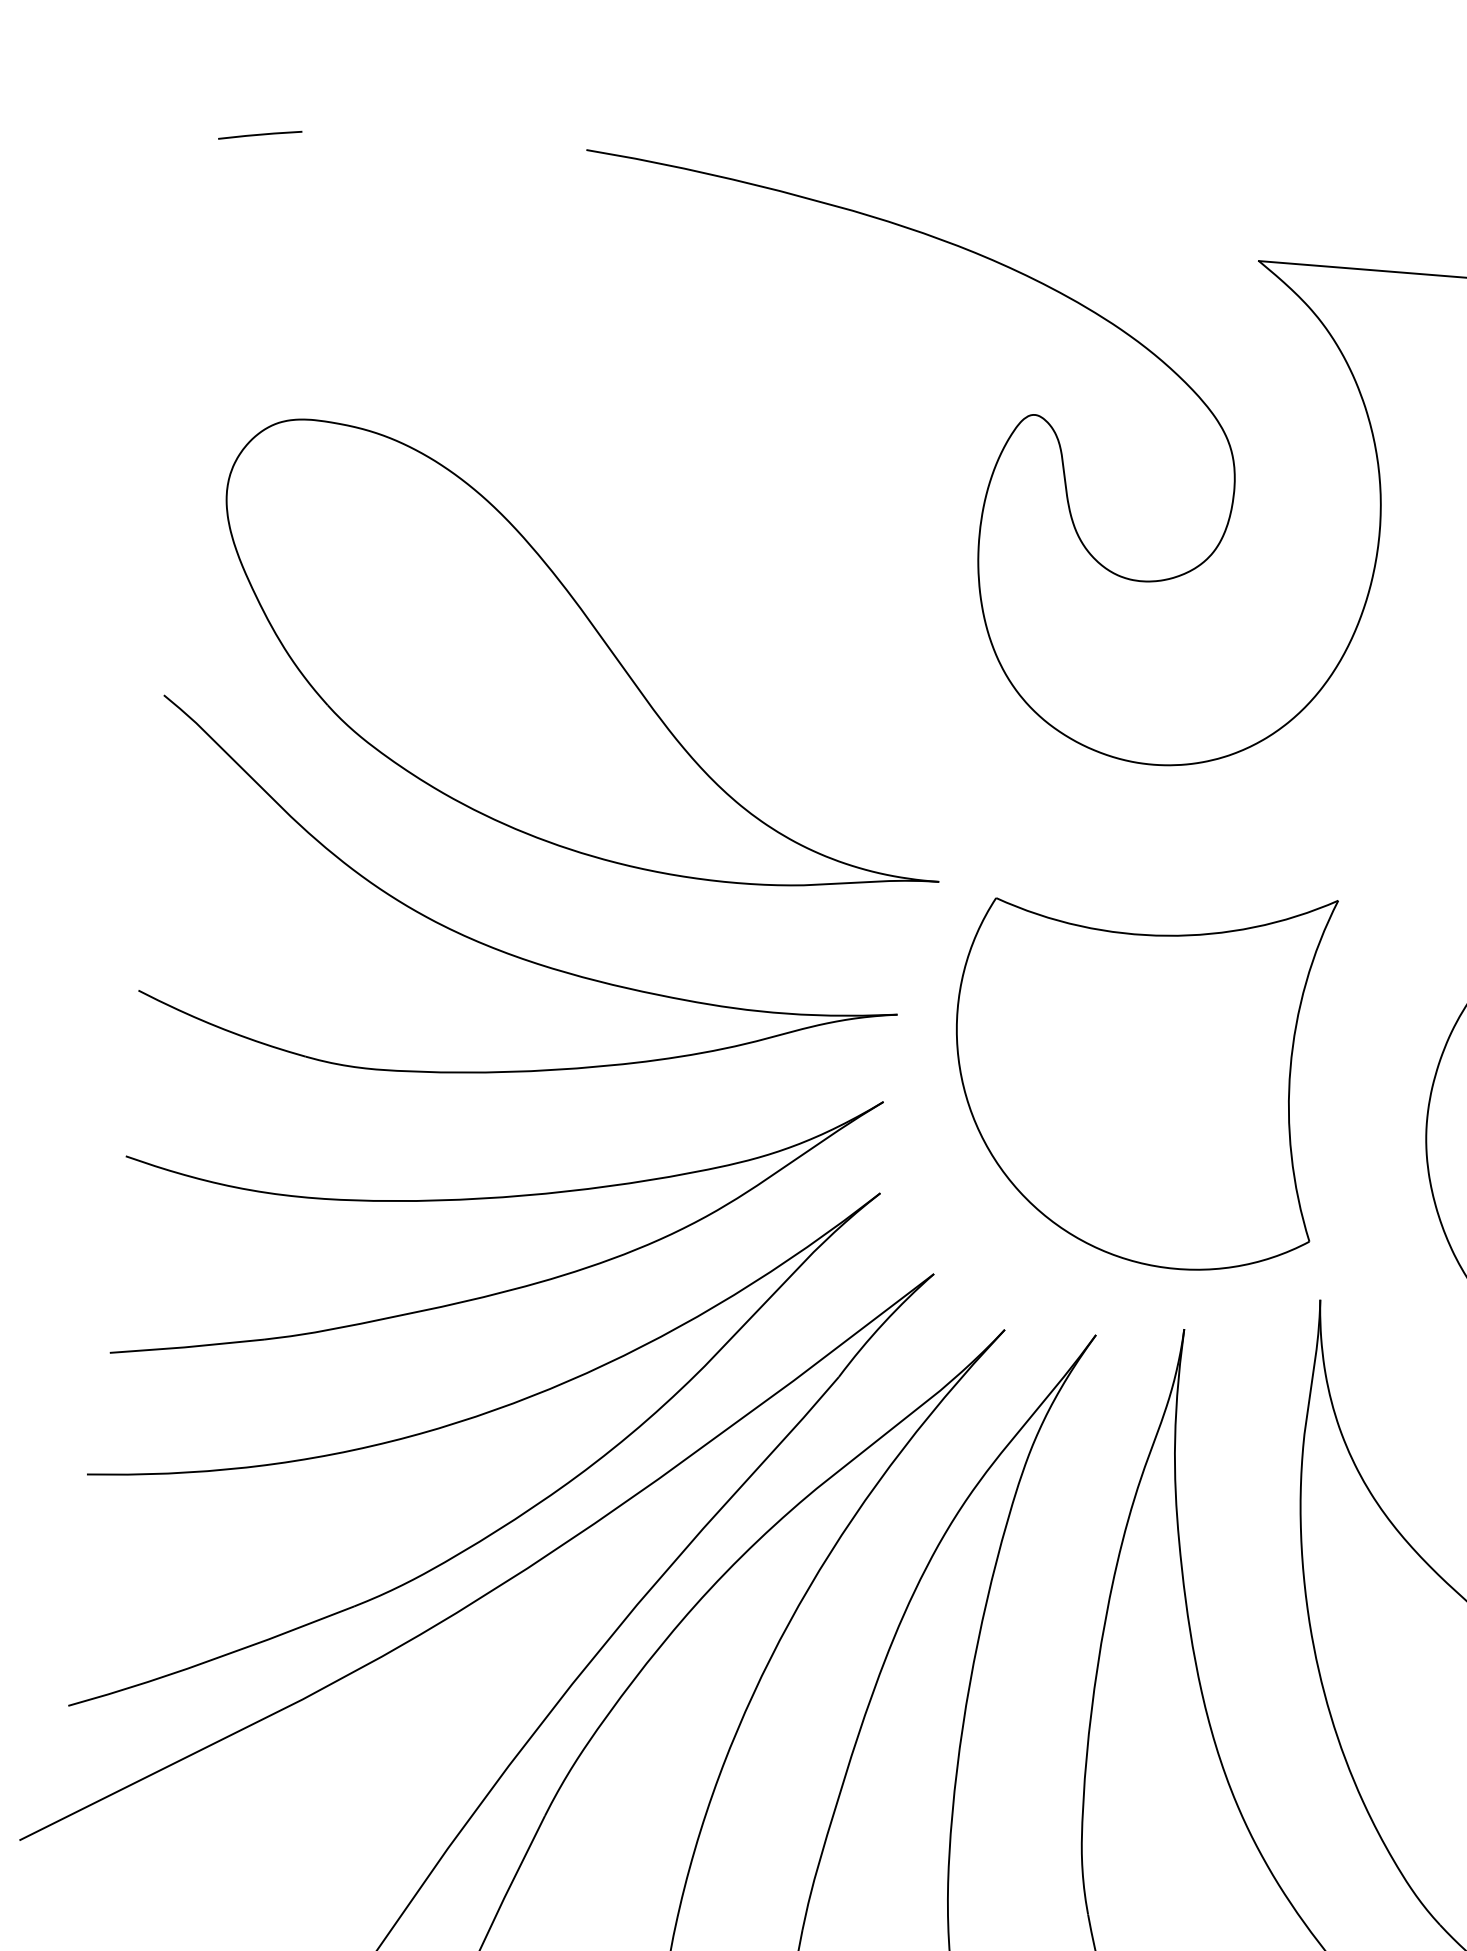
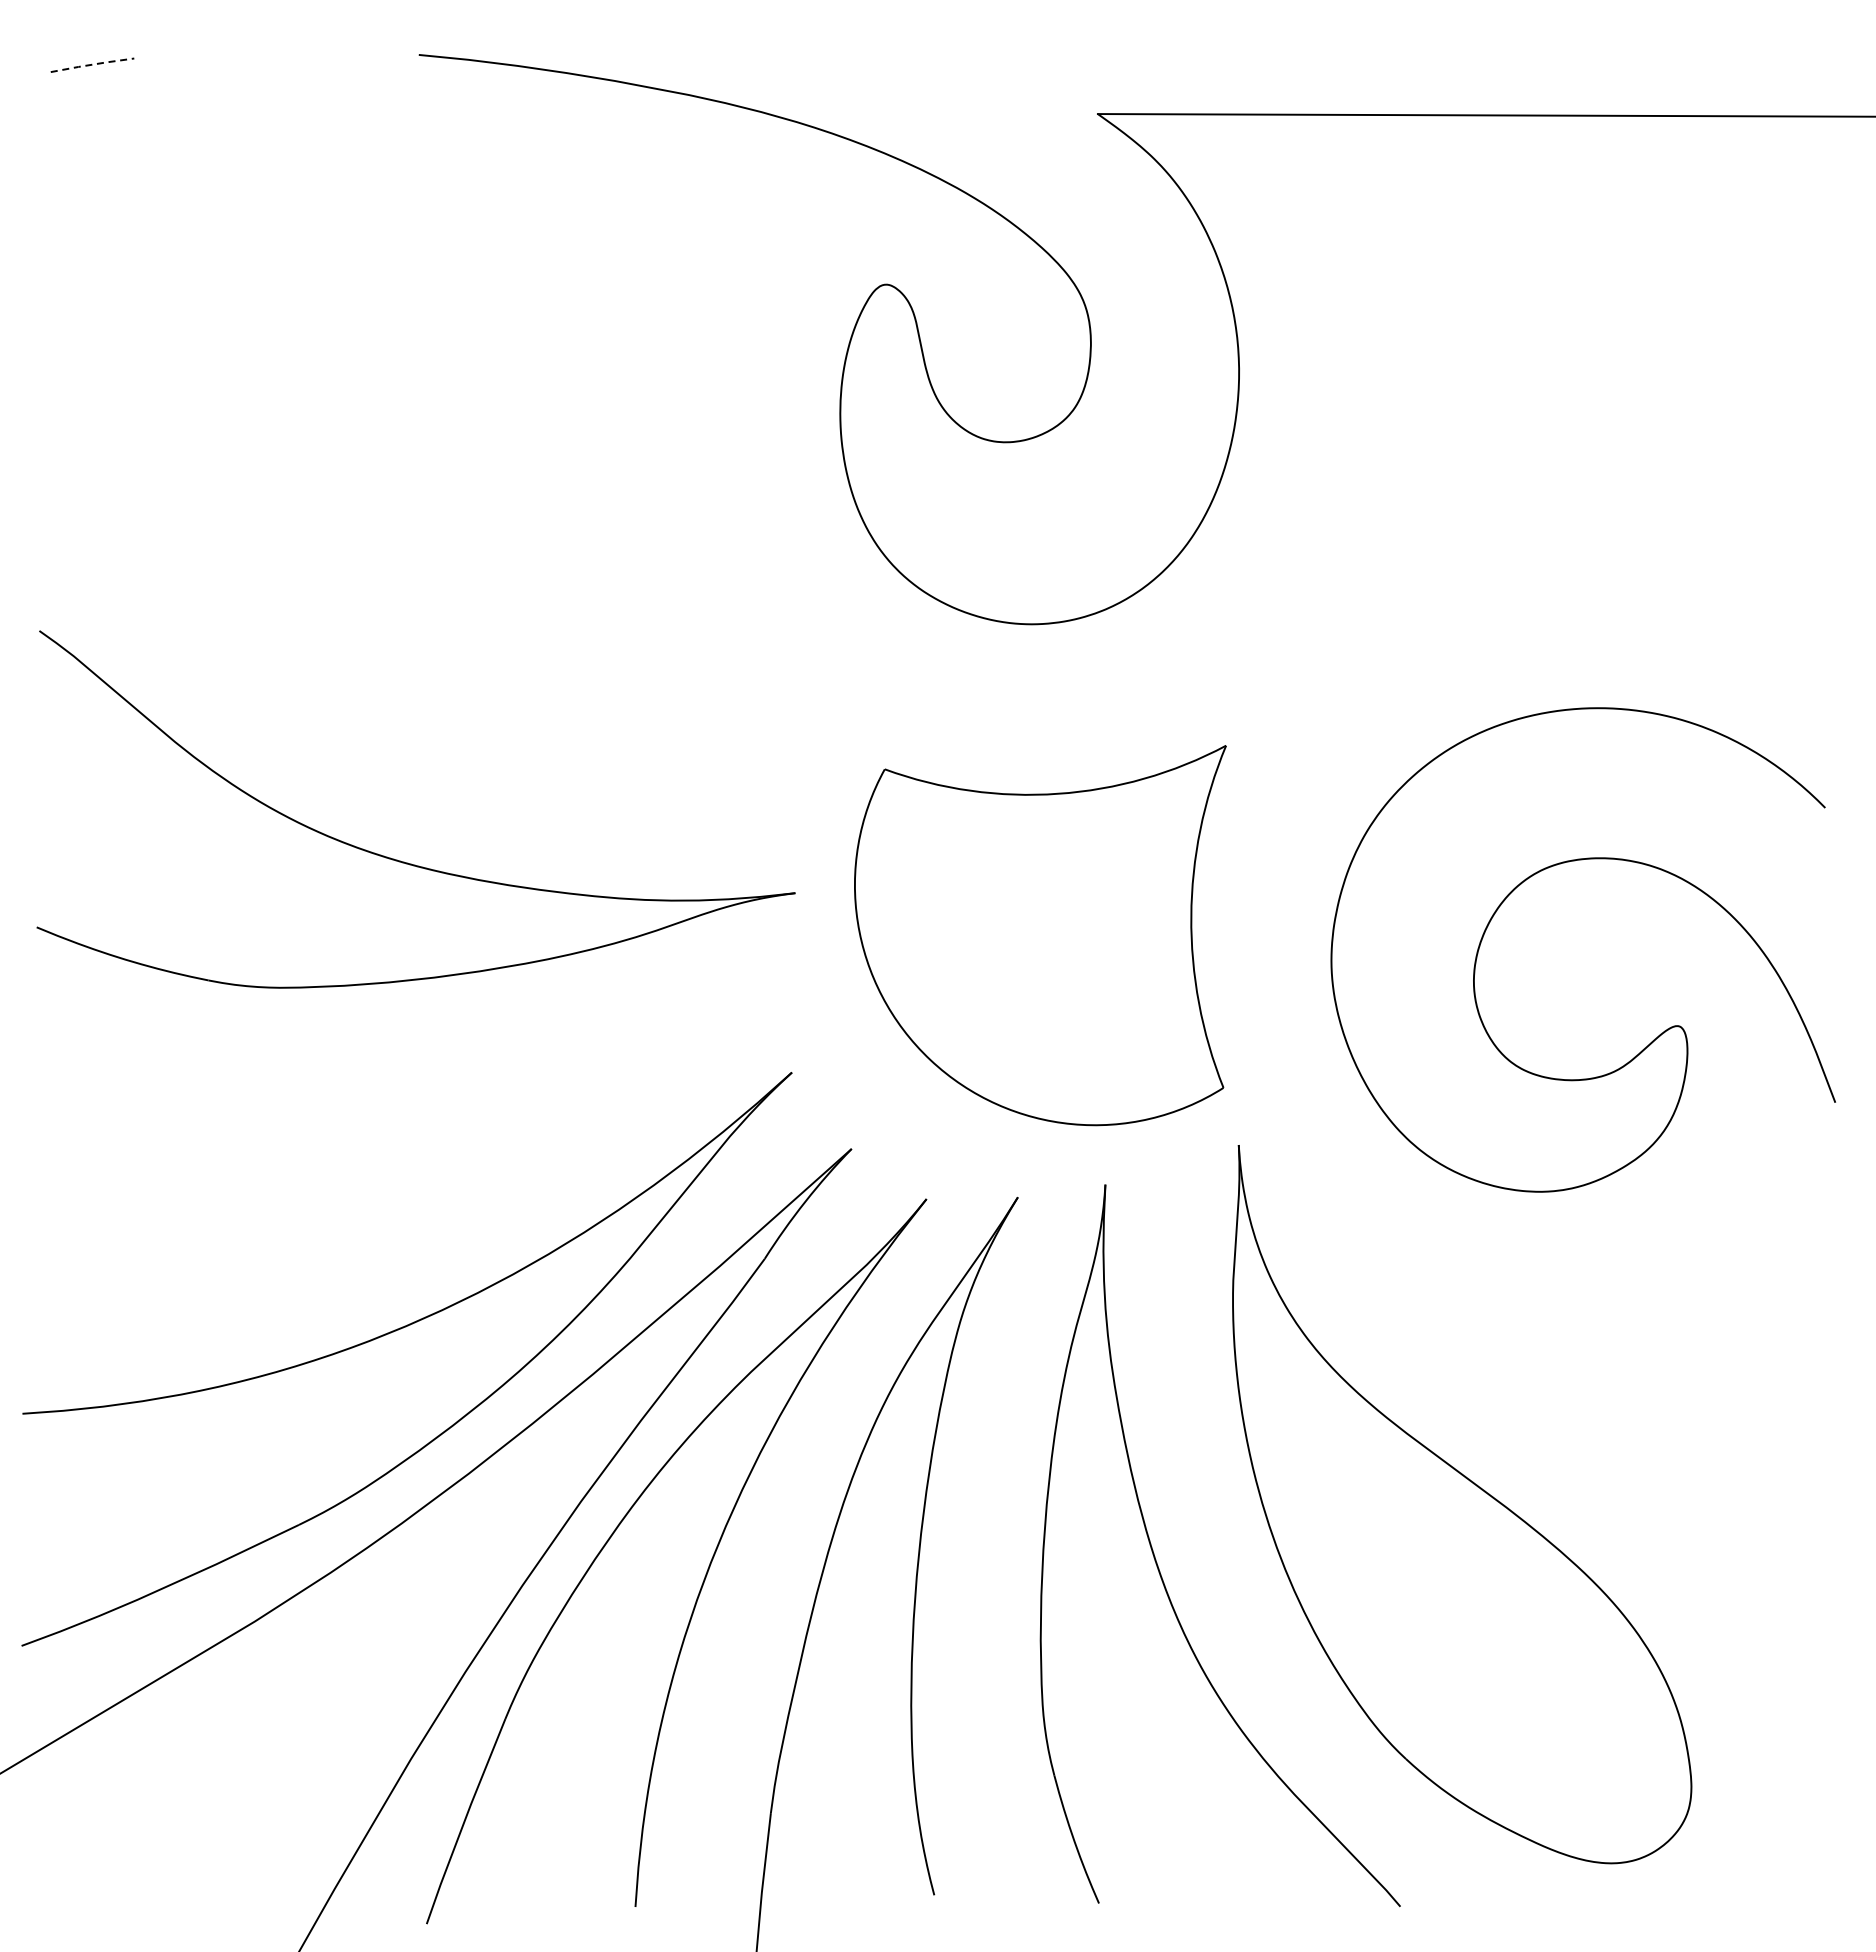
line: (260, 134) -> (92, 64), solid -> dashed
part: (584, 655) -> (455, 559), removed
part: (497, 1198) -> (410, 1107), removed

